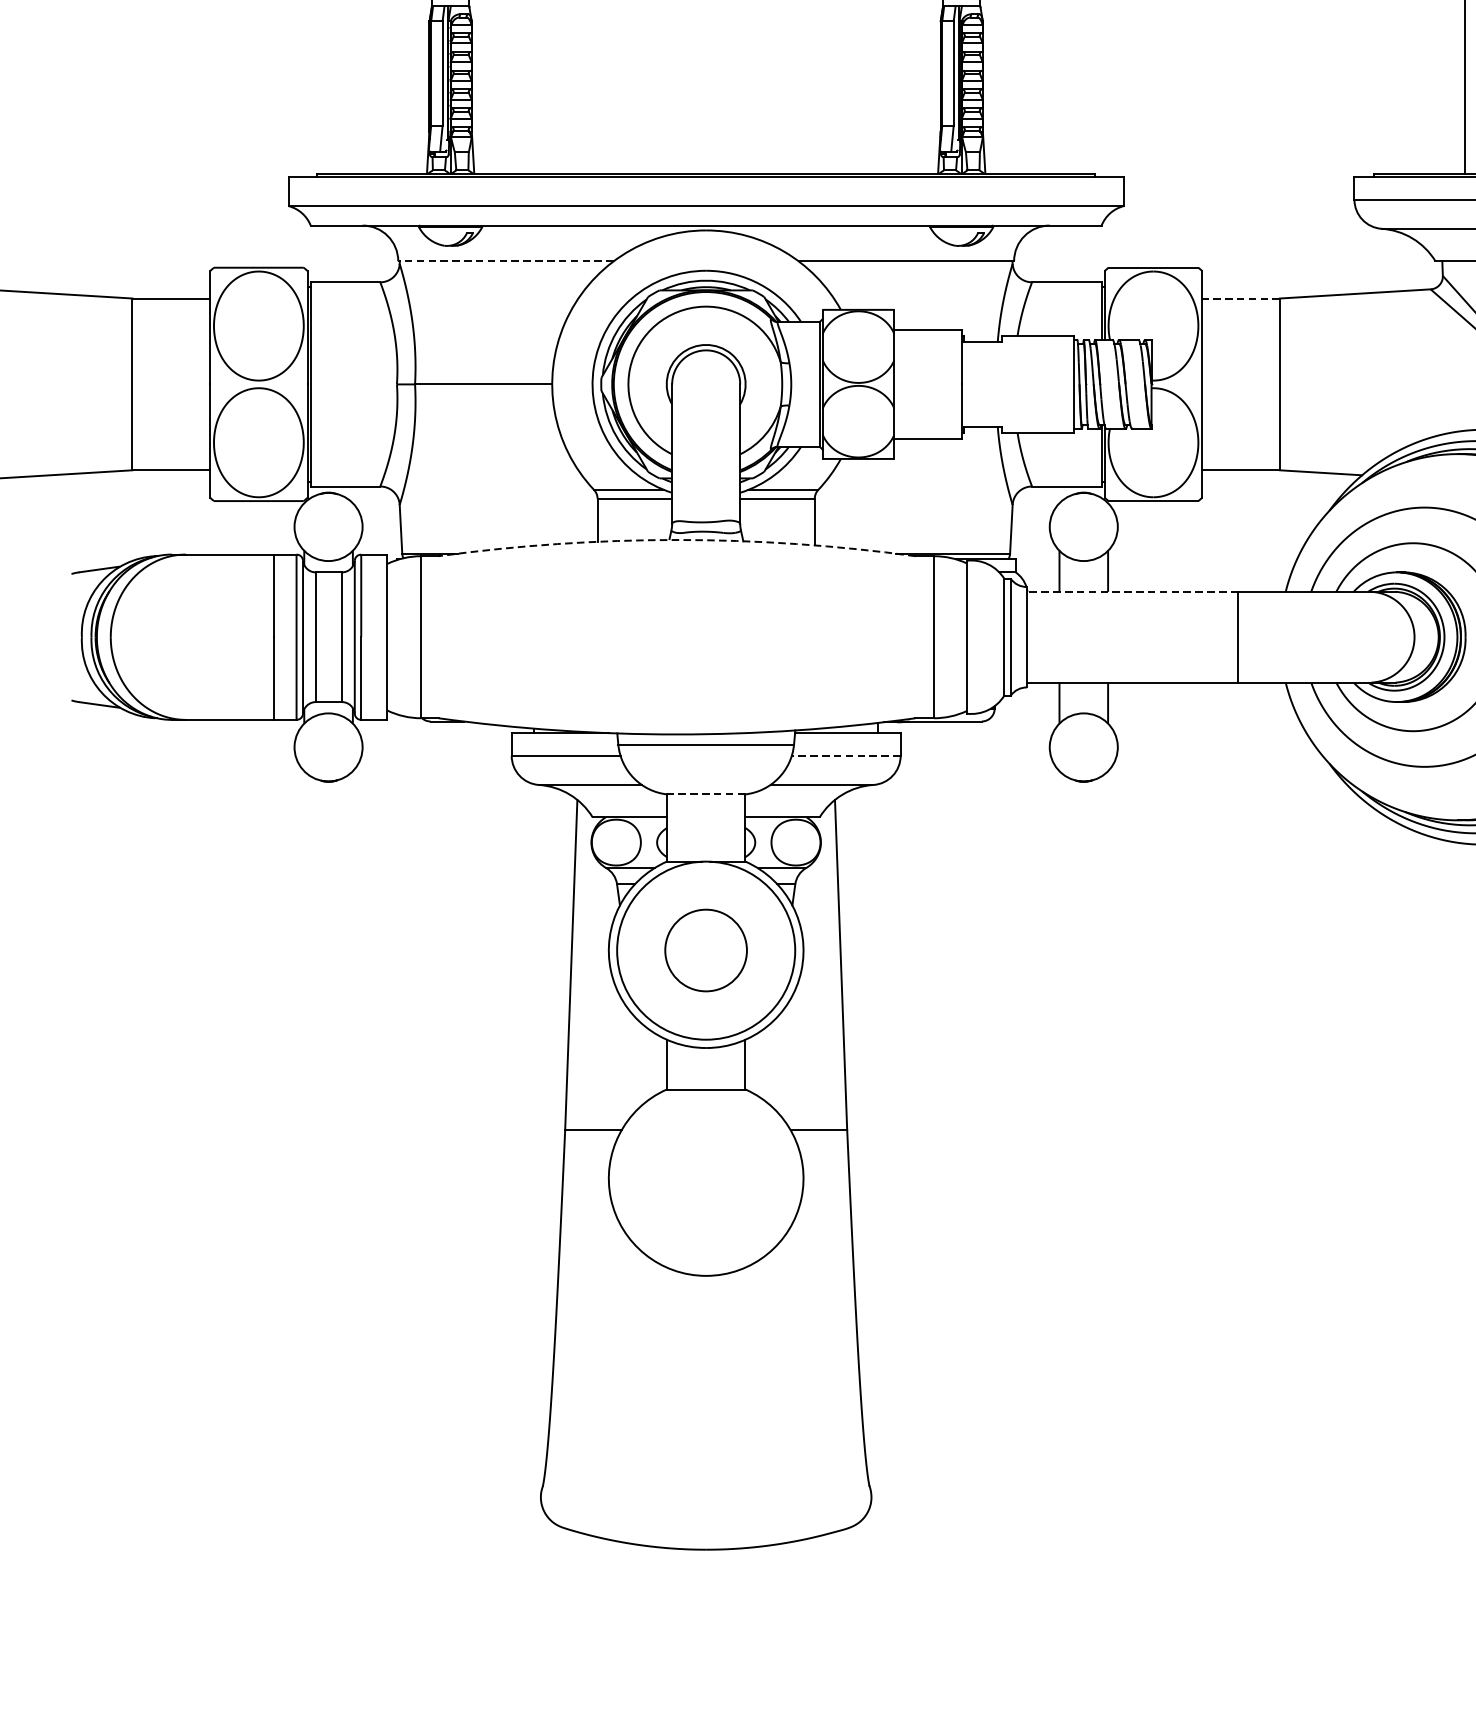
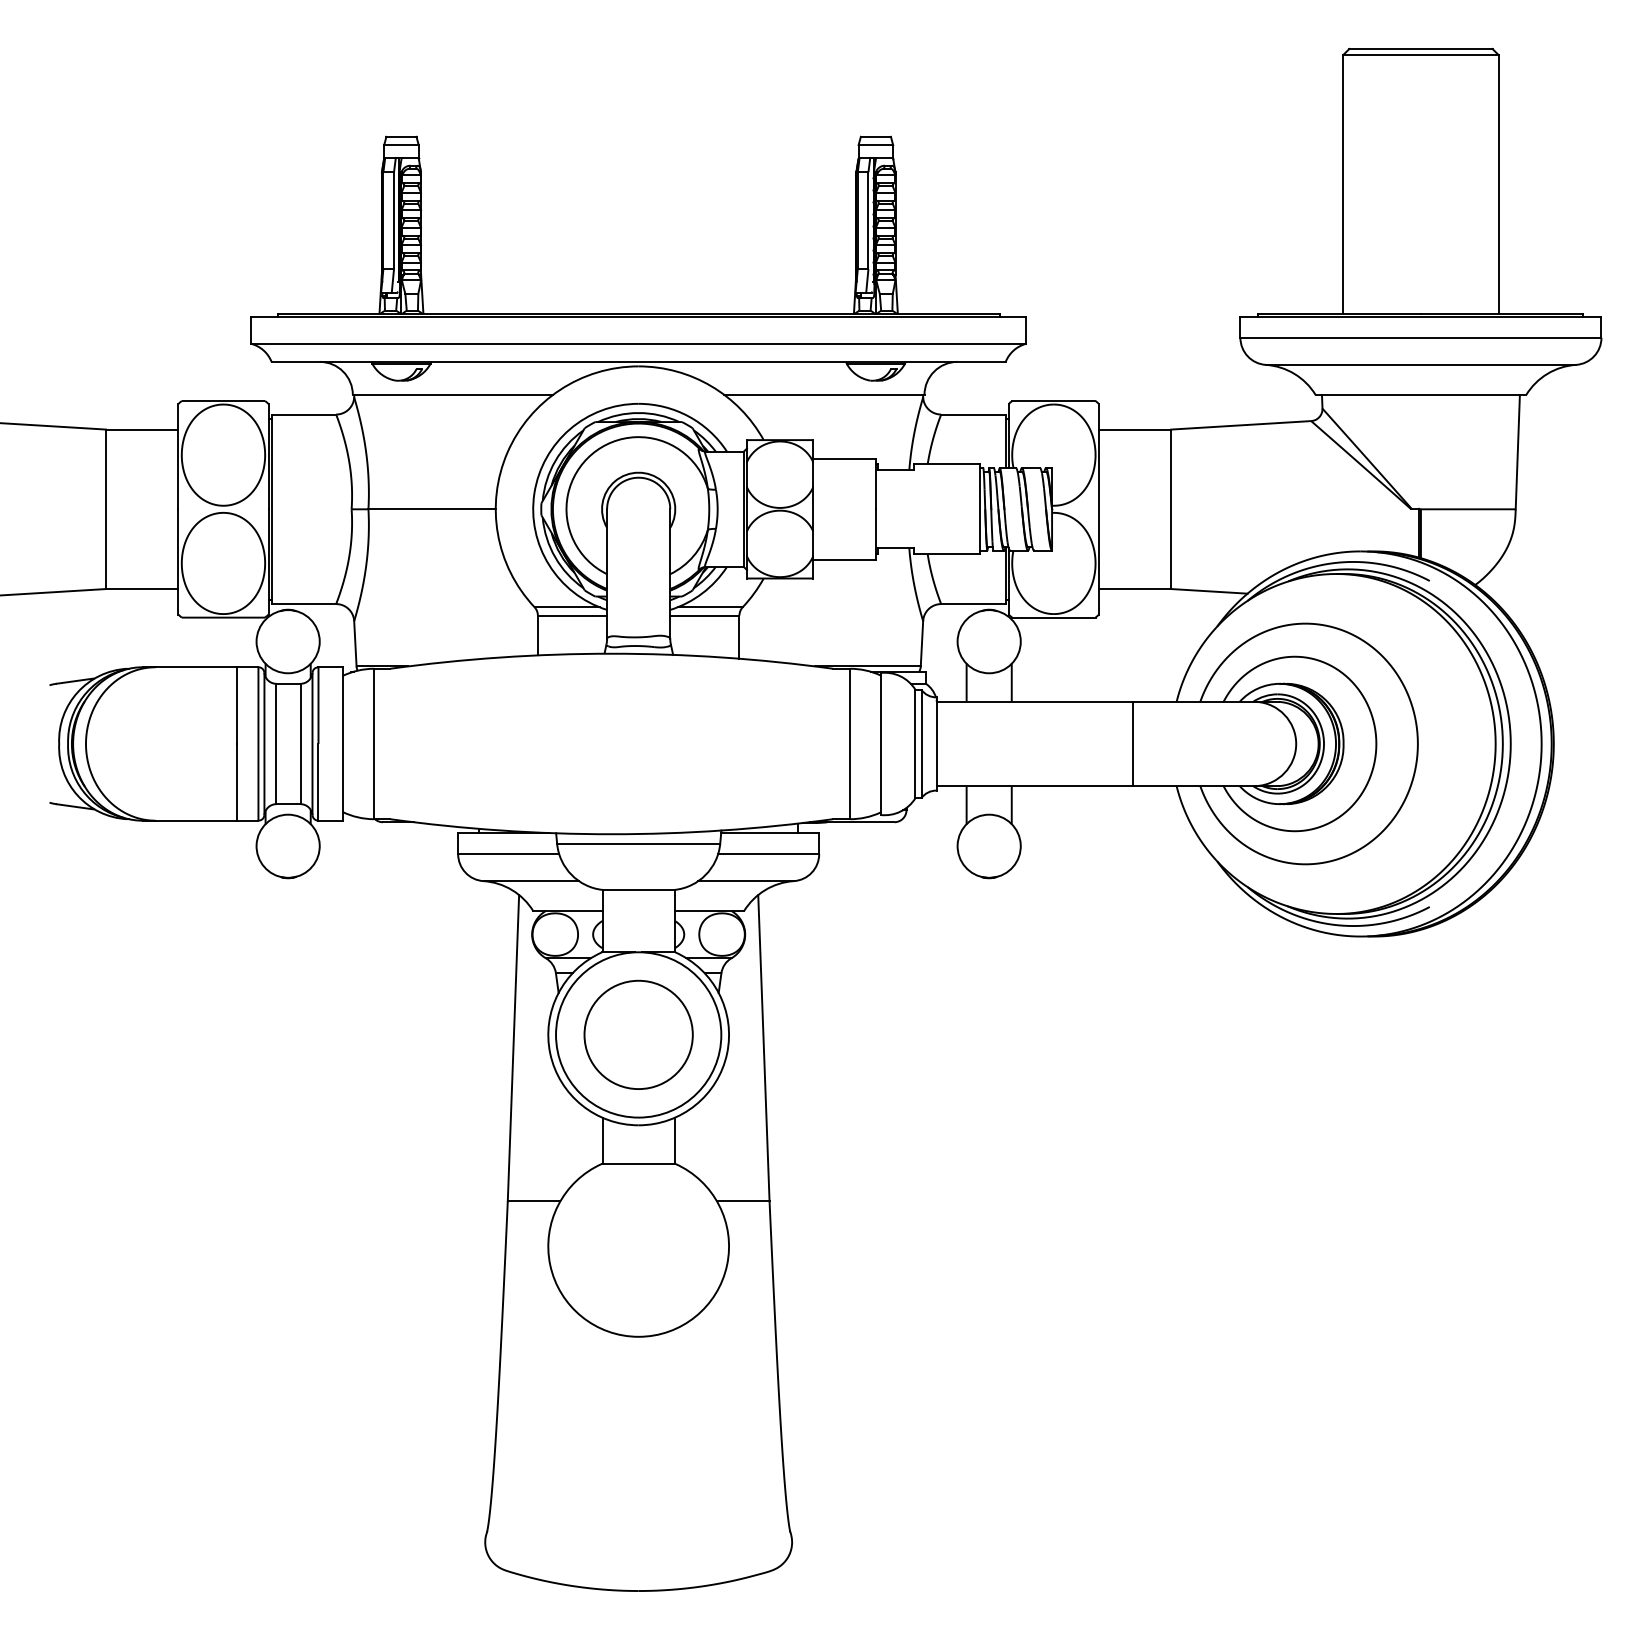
line: (505, 260) -> (452, 394), dashed -> solid
line: (1240, 298) -> (1134, 429), dashed -> solid
arc: (676, 539) -> (611, 653), dashed -> solid
line: (1132, 591) -> (1034, 701), dashed -> solid
line: (846, 756) -> (768, 854), dashed -> solid
line: (705, 793) -> (638, 889), dashed -> solid
circle: (705, 950) -> (638, 1034), size x1.43

